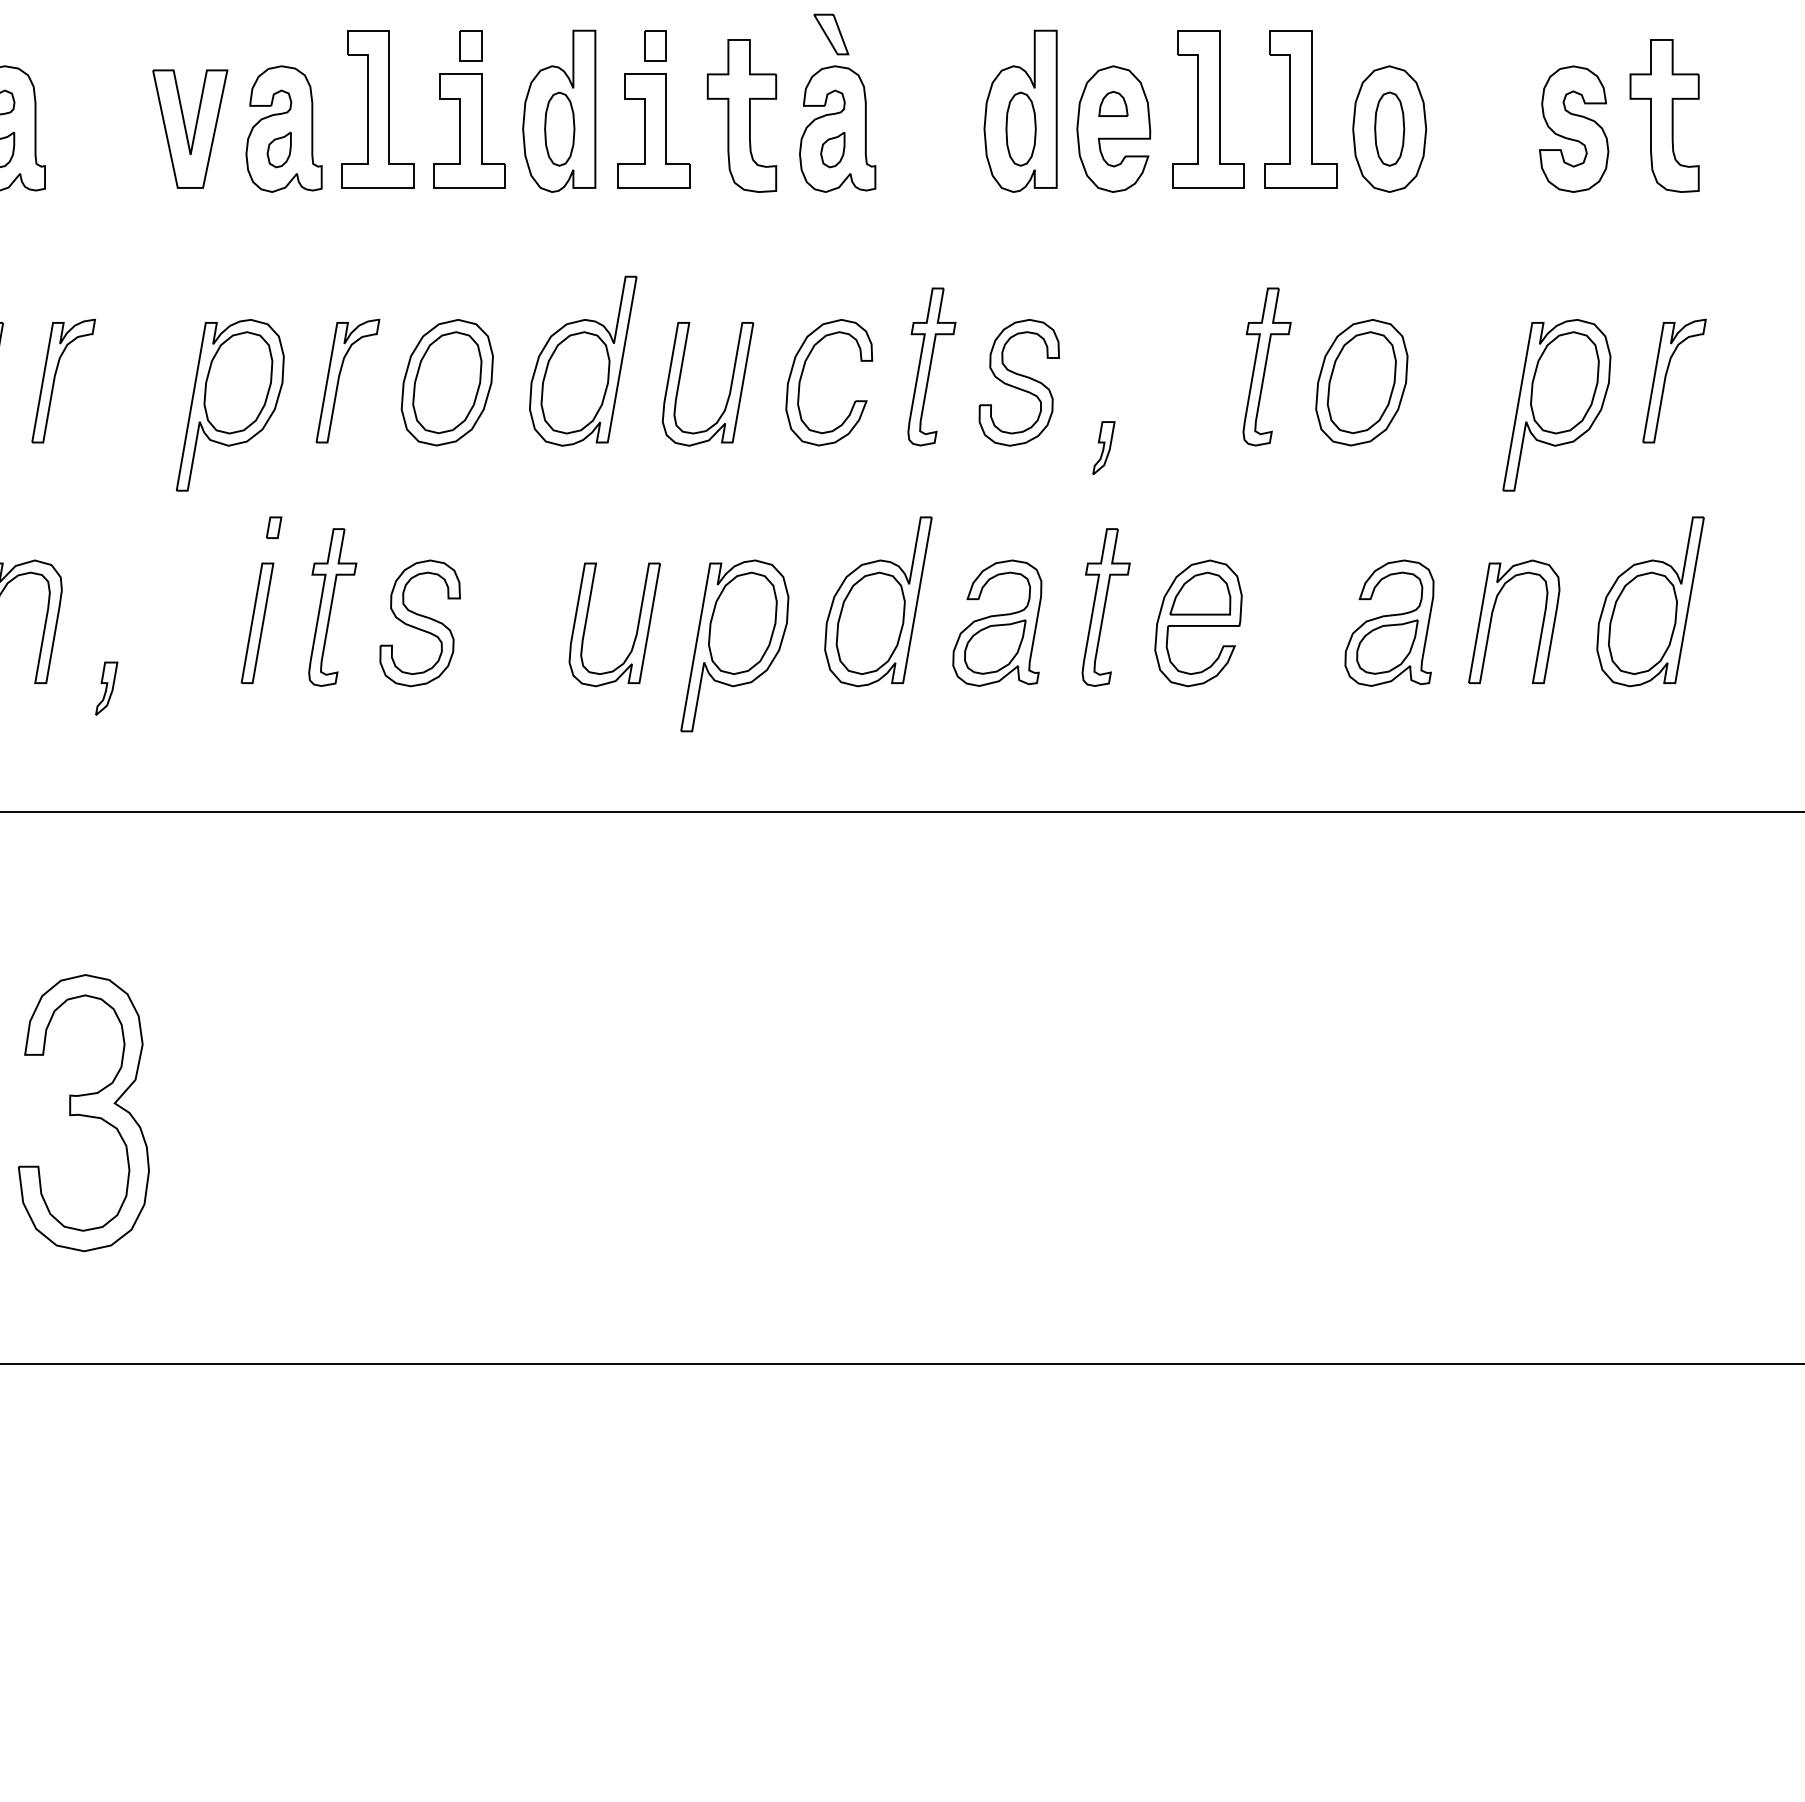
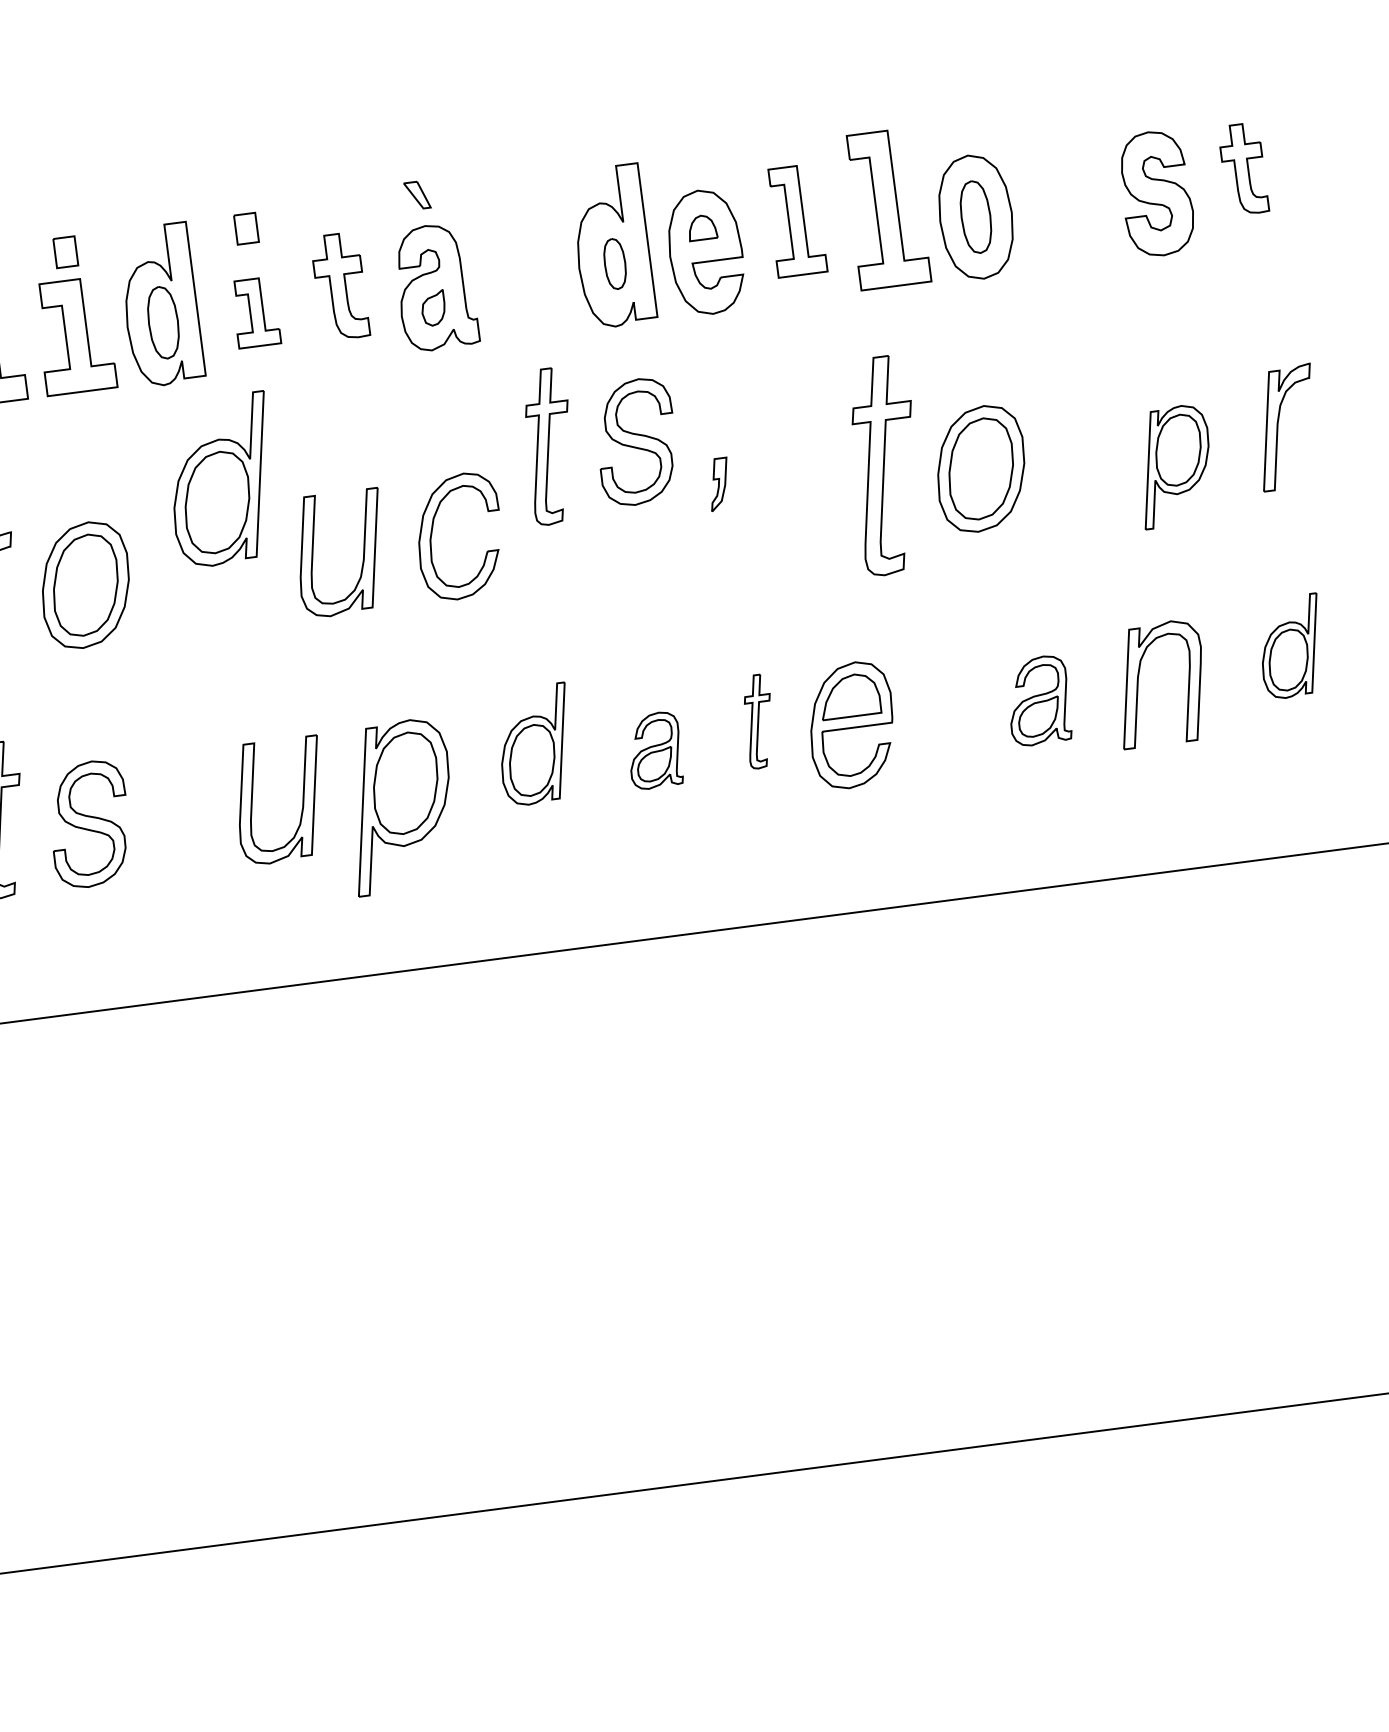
part: (831, 34) -> (417, 195), size x0.7
part: (1208, 109) -> (796, 220), size x0.7
part: (741, 115) -> (339, 286), size x0.7
part: (1664, 115) -> (1243, 168), size x0.6
part: (1020, 128) -> (614, 263), size x0.7
part: (653, 130) -> (255, 312), size x0.6
part: (583, 360) -> (222, 479), moved
part: (931, 366) -> (549, 446), moved
part: (1266, 366) -> (885, 465), size x1.4
part: (1018, 382) -> (635, 441), moved
part: (1556, 405) -> (1174, 466), size x0.7
part: (1103, 447) -> (718, 483), moved
part: (878, 601) -> (535, 744), size x0.7
part: (1650, 601) -> (1291, 646), size x0.6
part: (1105, 607) -> (758, 721), size x0.6
part: (997, 622) -> (654, 750), size x0.6
part: (1389, 622) -> (1038, 700), size x0.7

